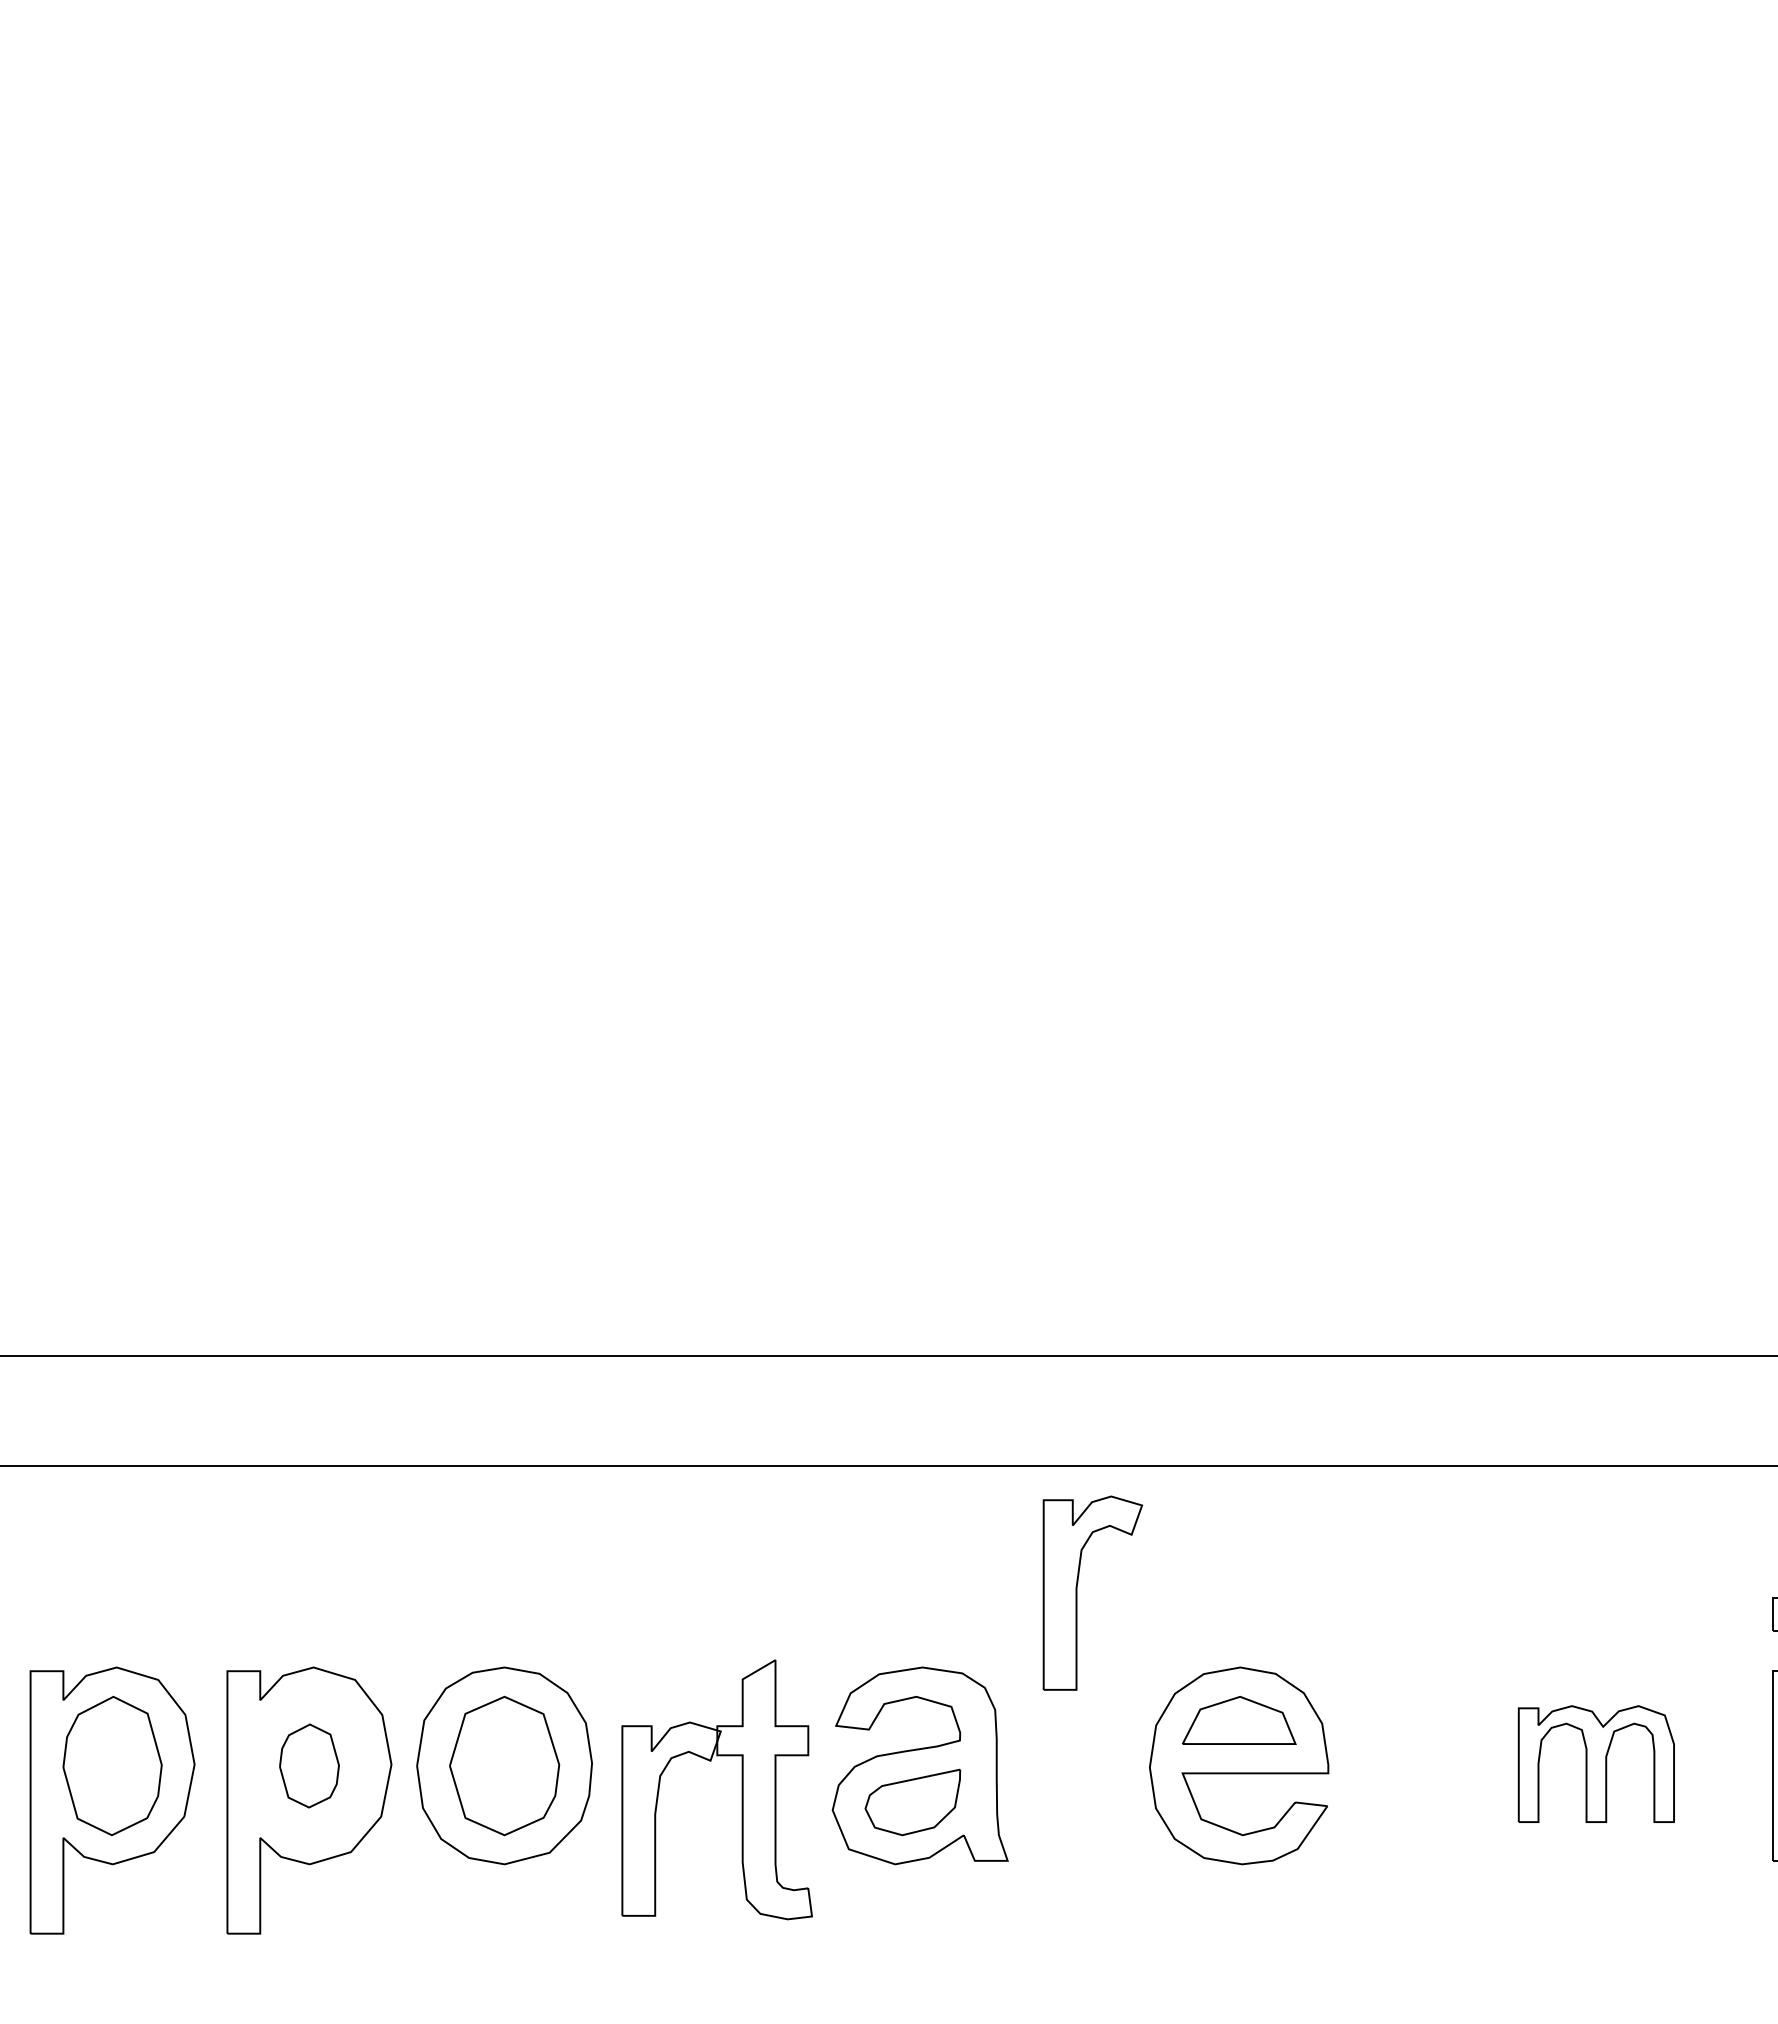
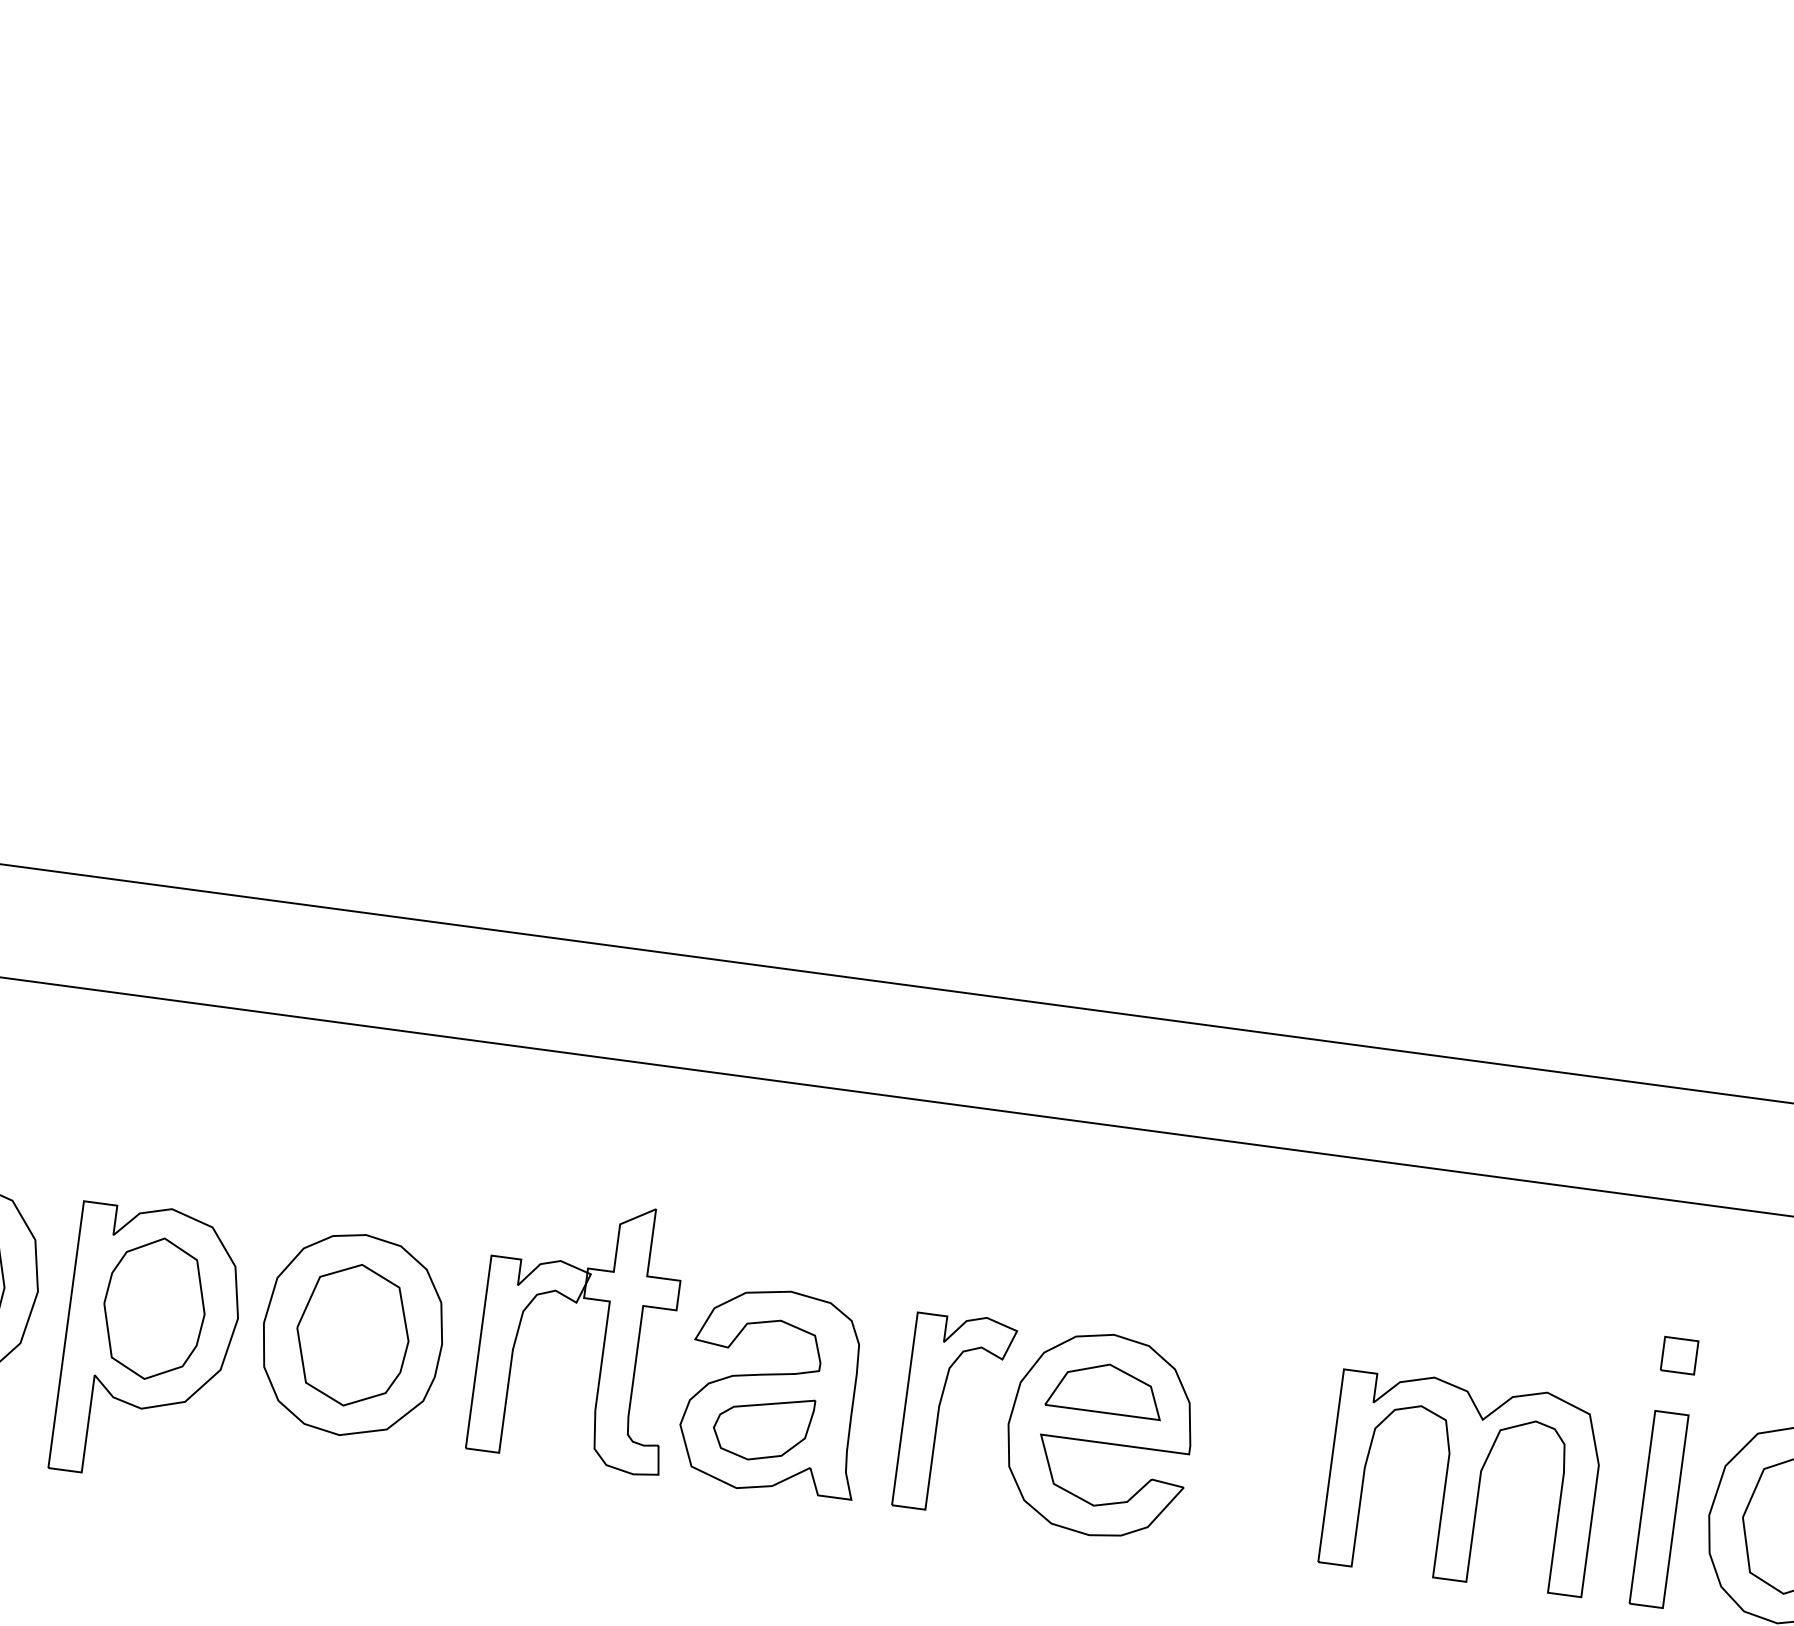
part: (1077, 1592) -> (939, 1410), moved
part: (1596, 1763) -> (1463, 1480), size x1.67
part: (309, 1765) -> (154, 1308), size x1.67
part: (741, 1789) -> (604, 1336), moved

